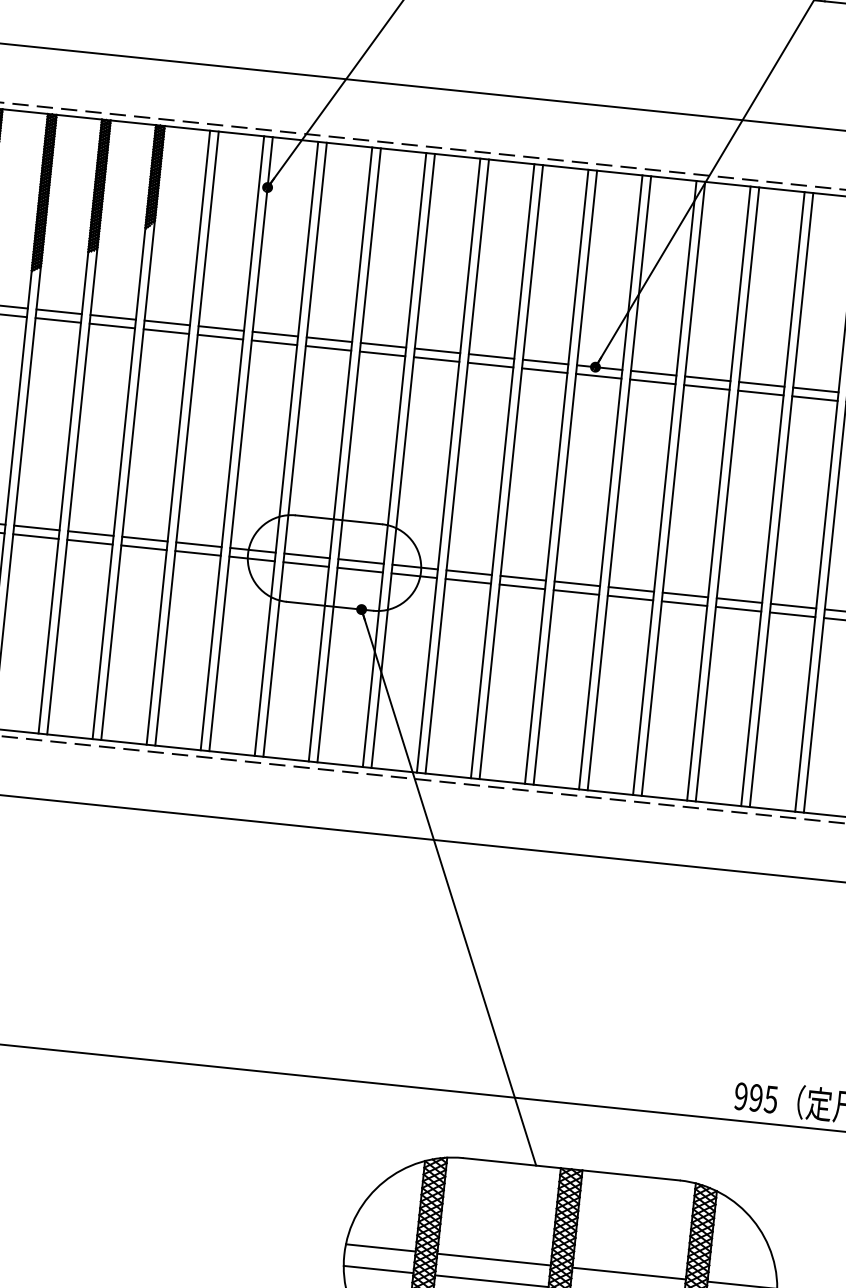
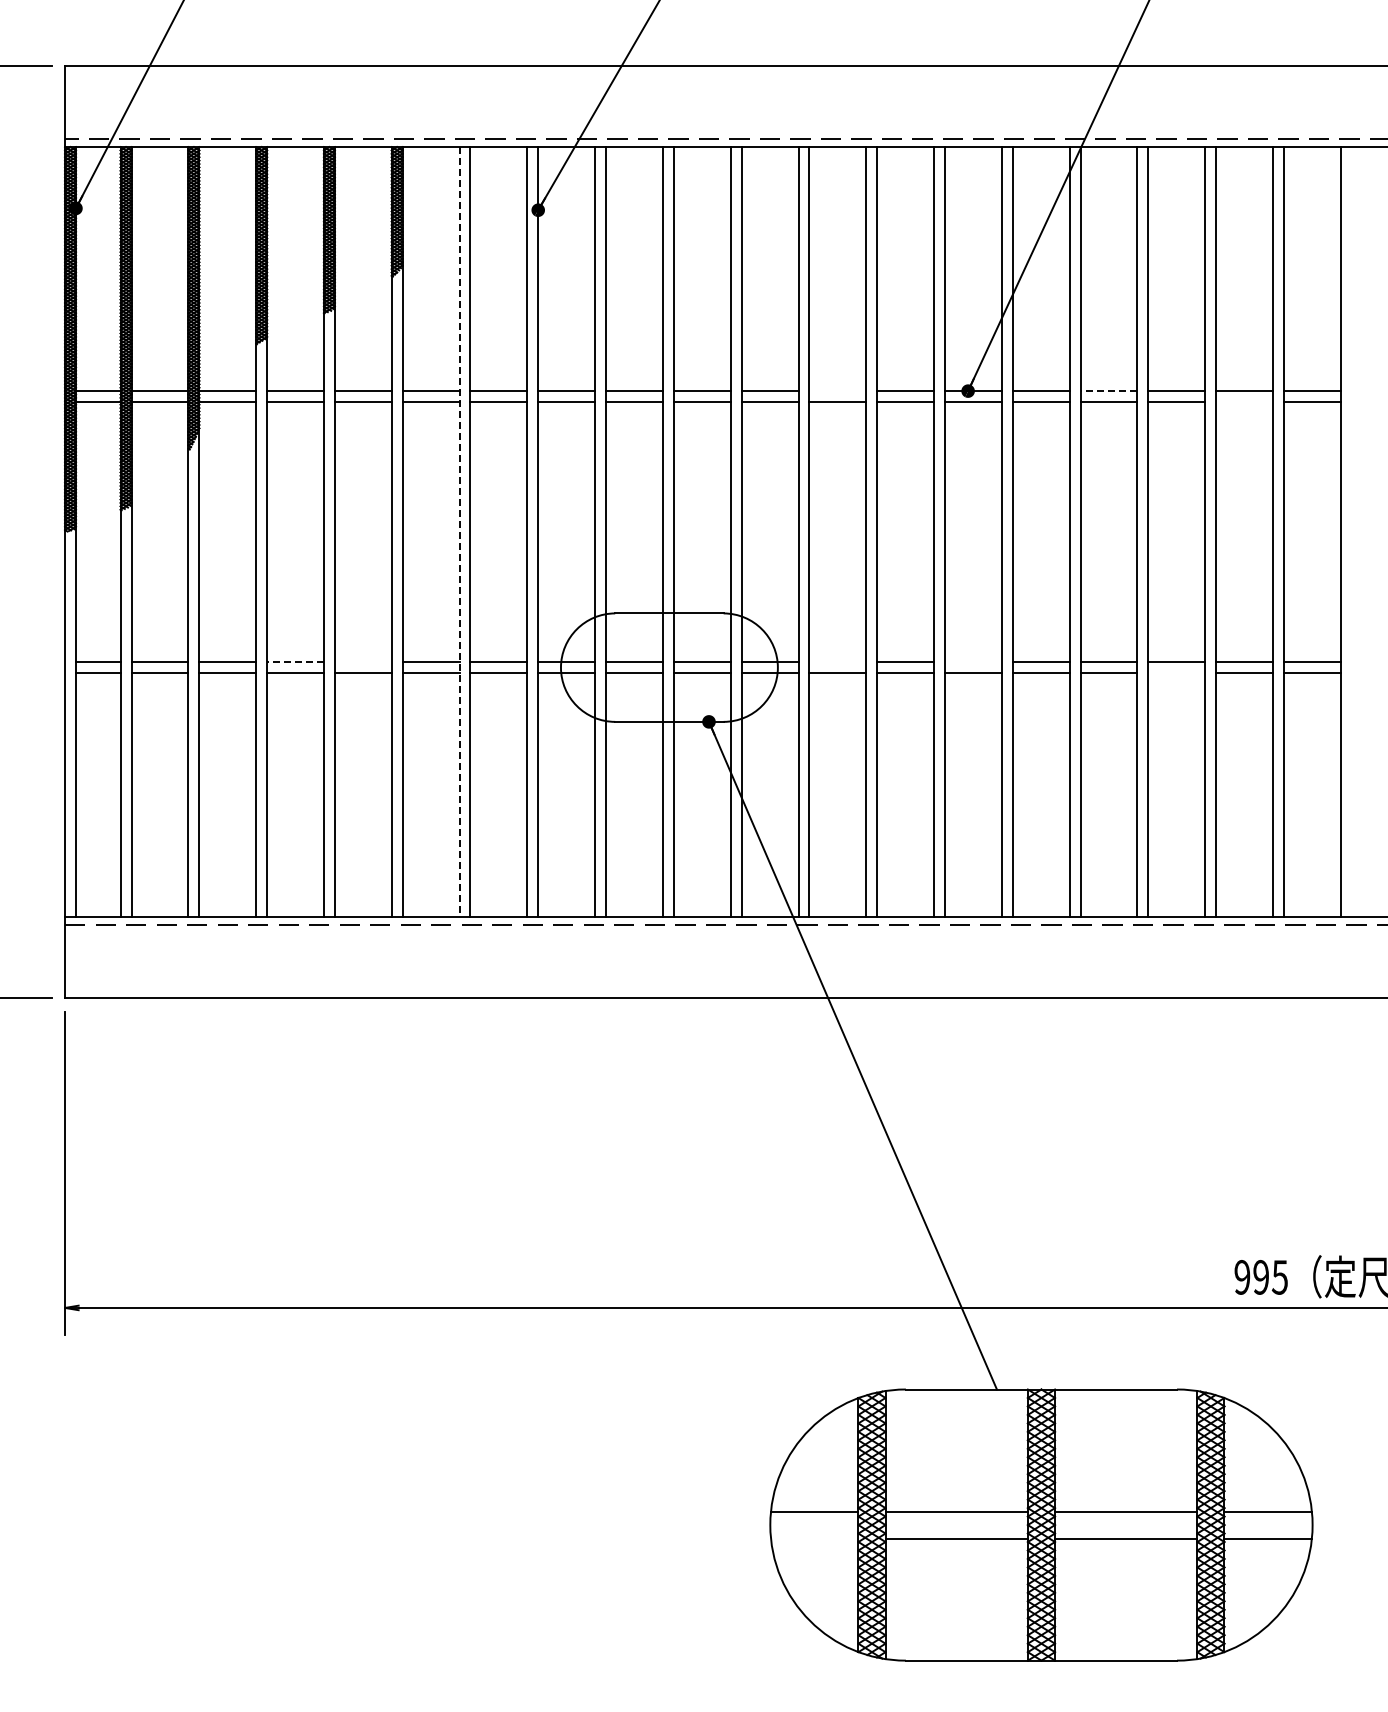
line: (491, 356) -> (837, 391), removed
line: (707, 379) -> (1108, 391), solid -> dashed
line: (814, 398) -> (1244, 401), removed
line: (178, 438) -> (459, 532), solid -> dashed
line: (36, 528) -> (295, 662), solid -> dashed
line: (90, 533) -> (362, 662), removed
line: (468, 572) -> (837, 662), removed
line: (576, 583) -> (972, 662), removed
line: (738, 609) -> (1176, 673), removed
line: (378, 1269) -> (814, 1538), removed

